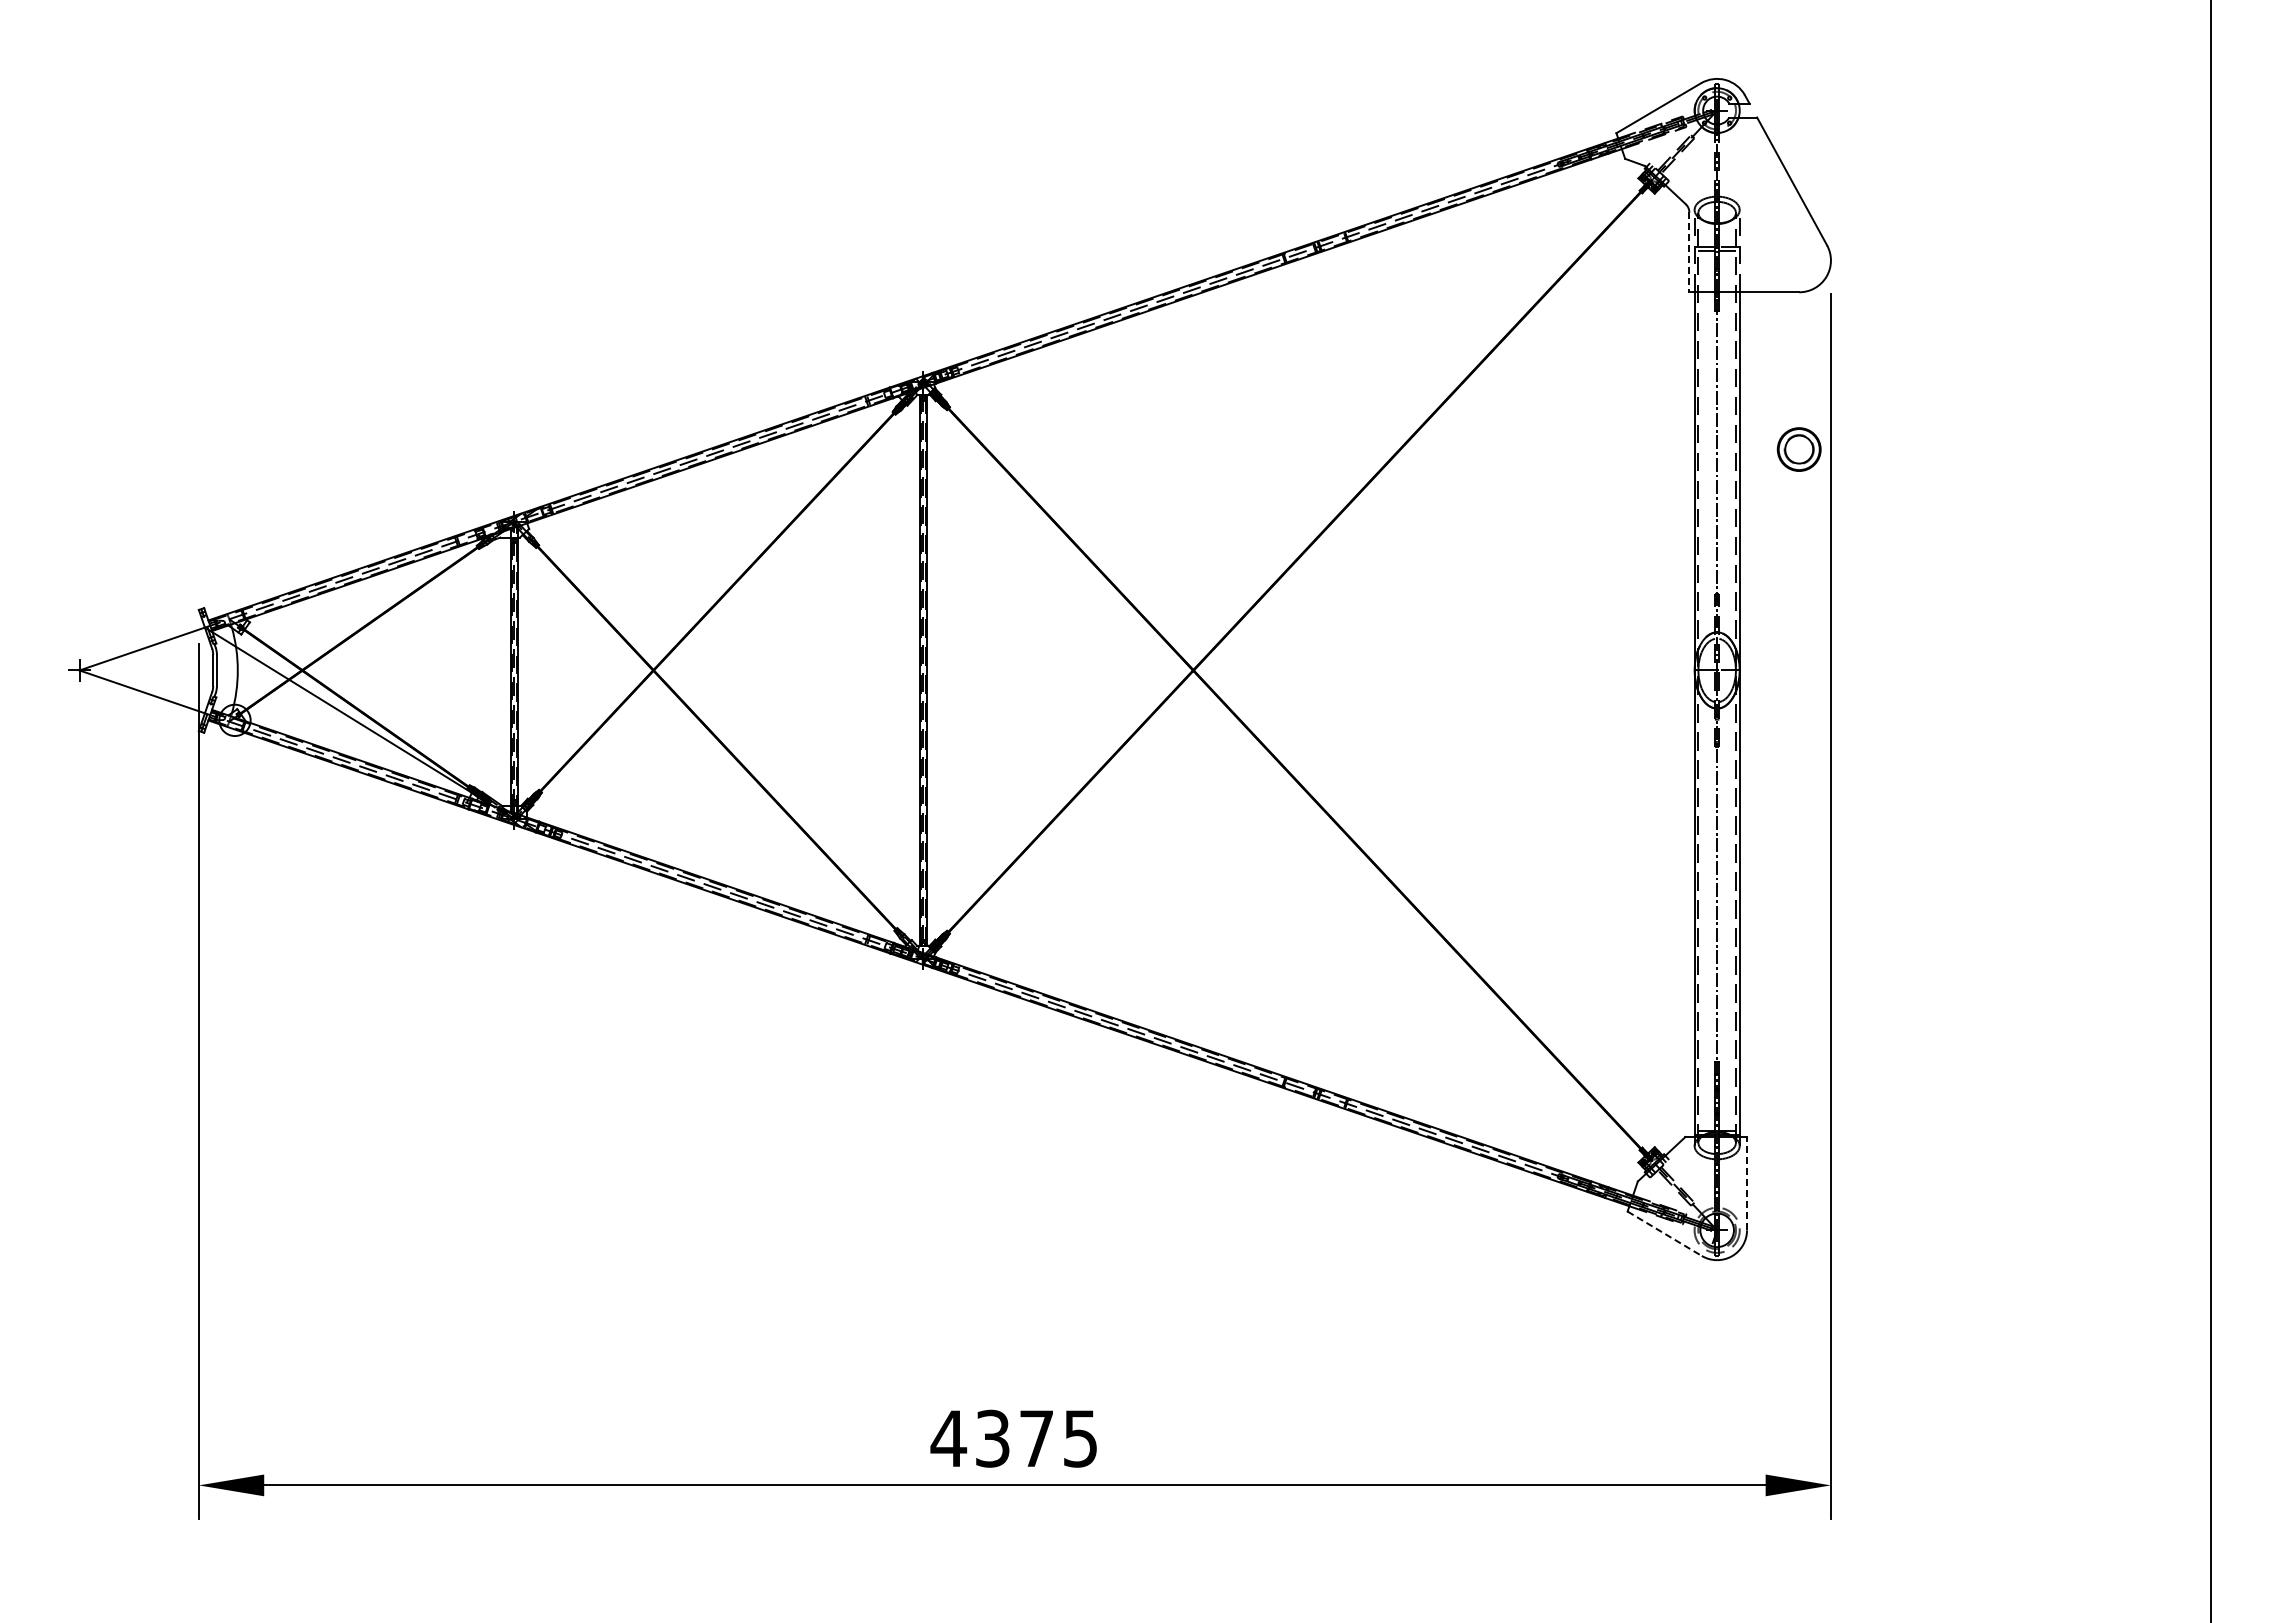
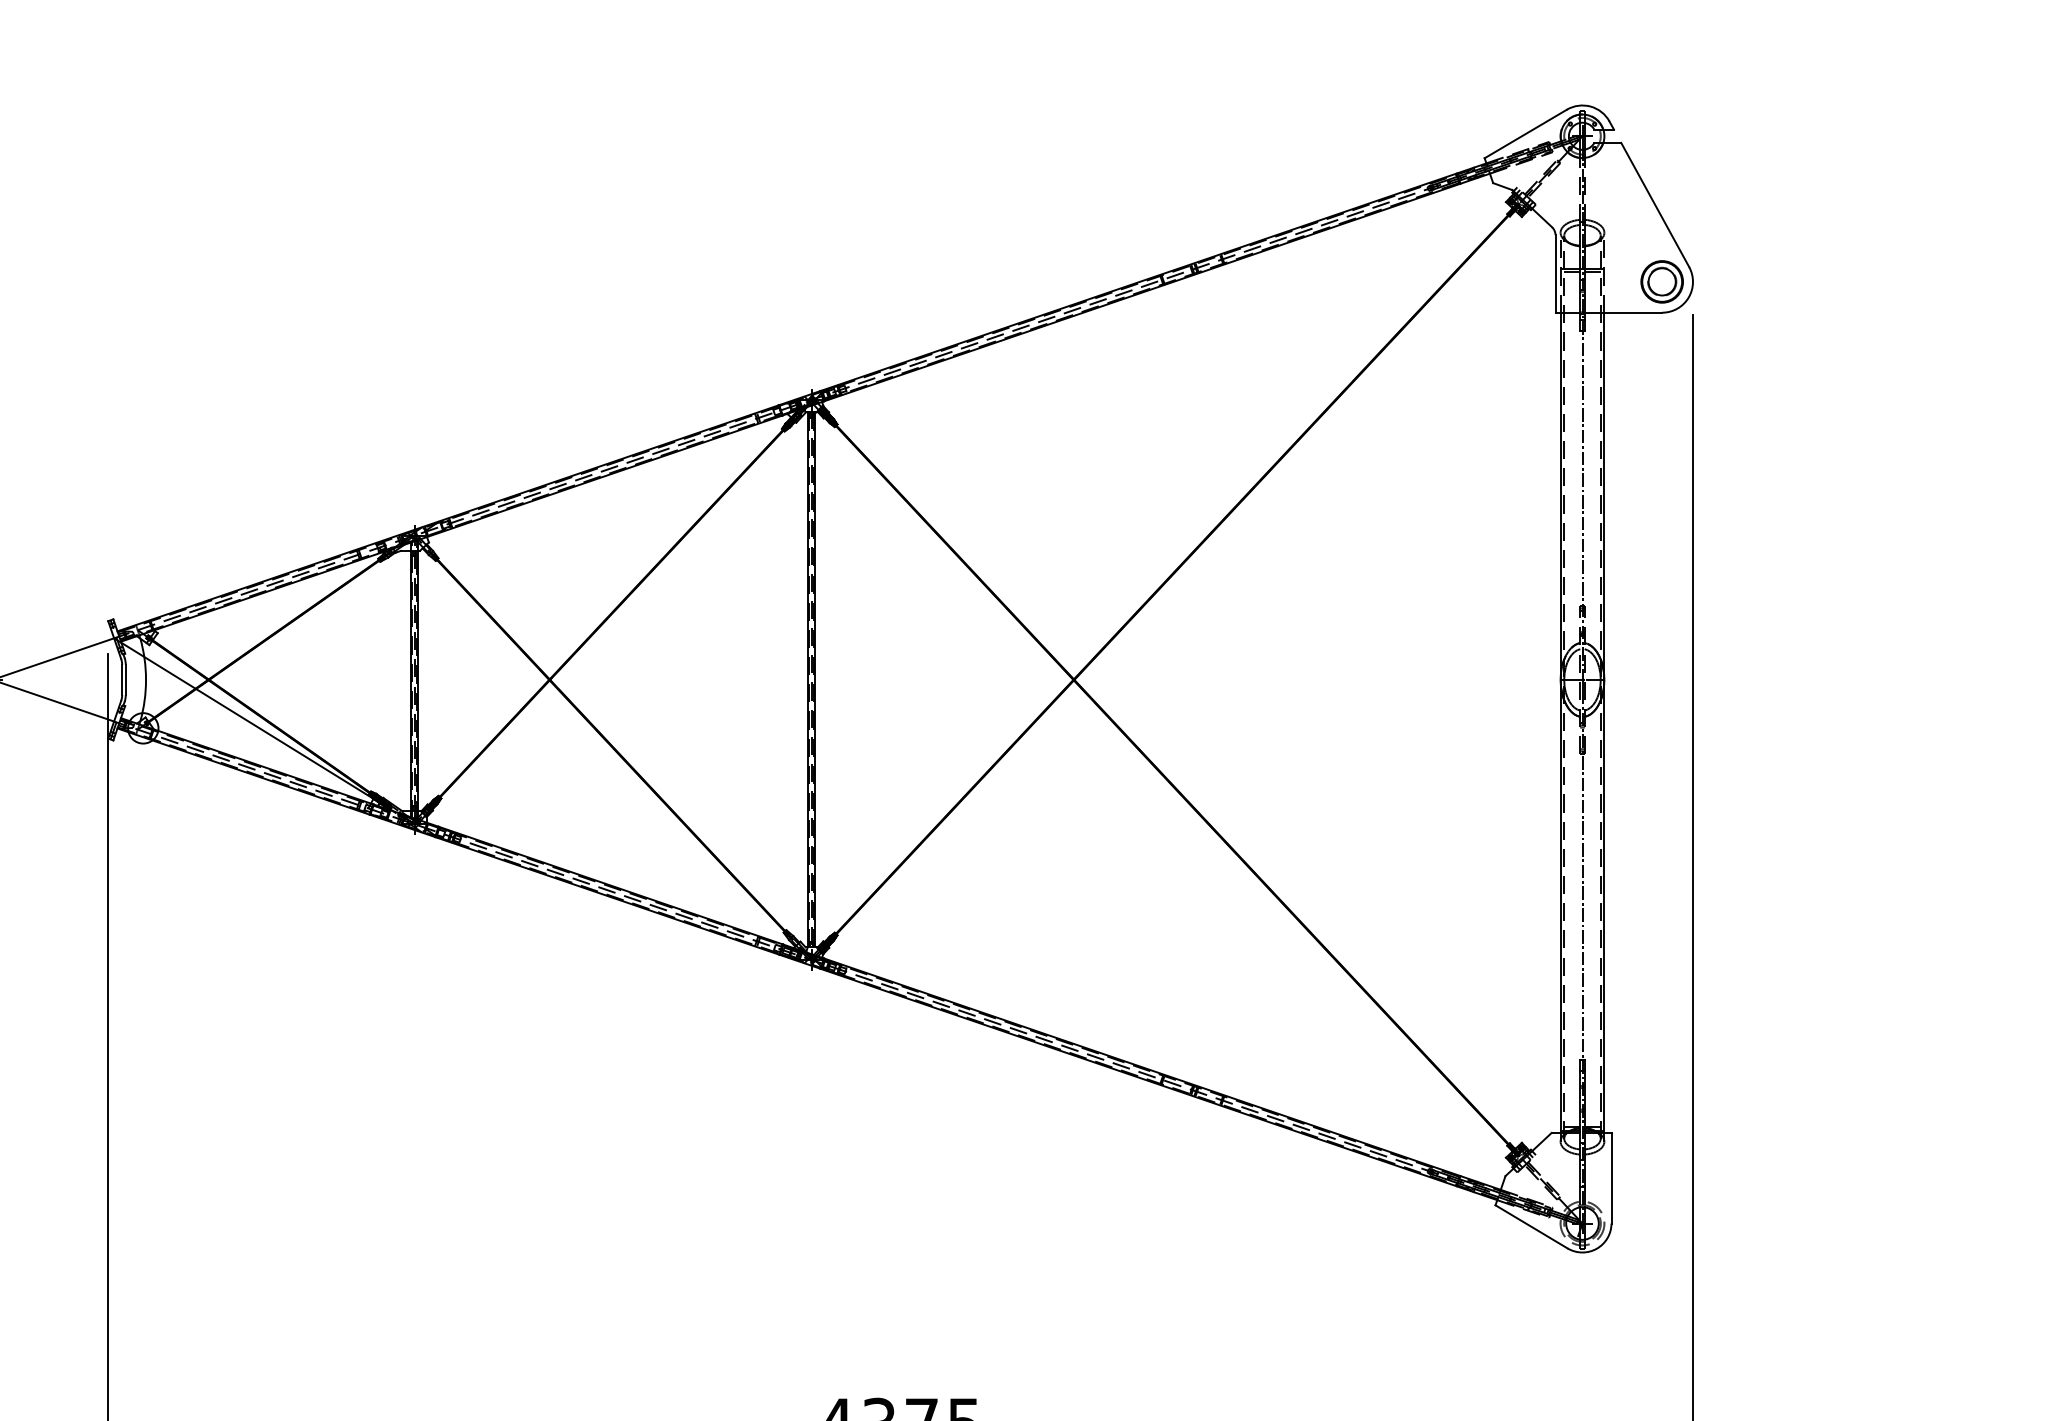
line: (1689, 252) -> (1555, 274), dashed -> solid
part: (1798, 449) -> (1661, 281), moved
line: (1747, 1183) -> (1611, 1178), dashed -> solid
line: (1665, 1234) -> (1532, 1227), dashed -> solid

